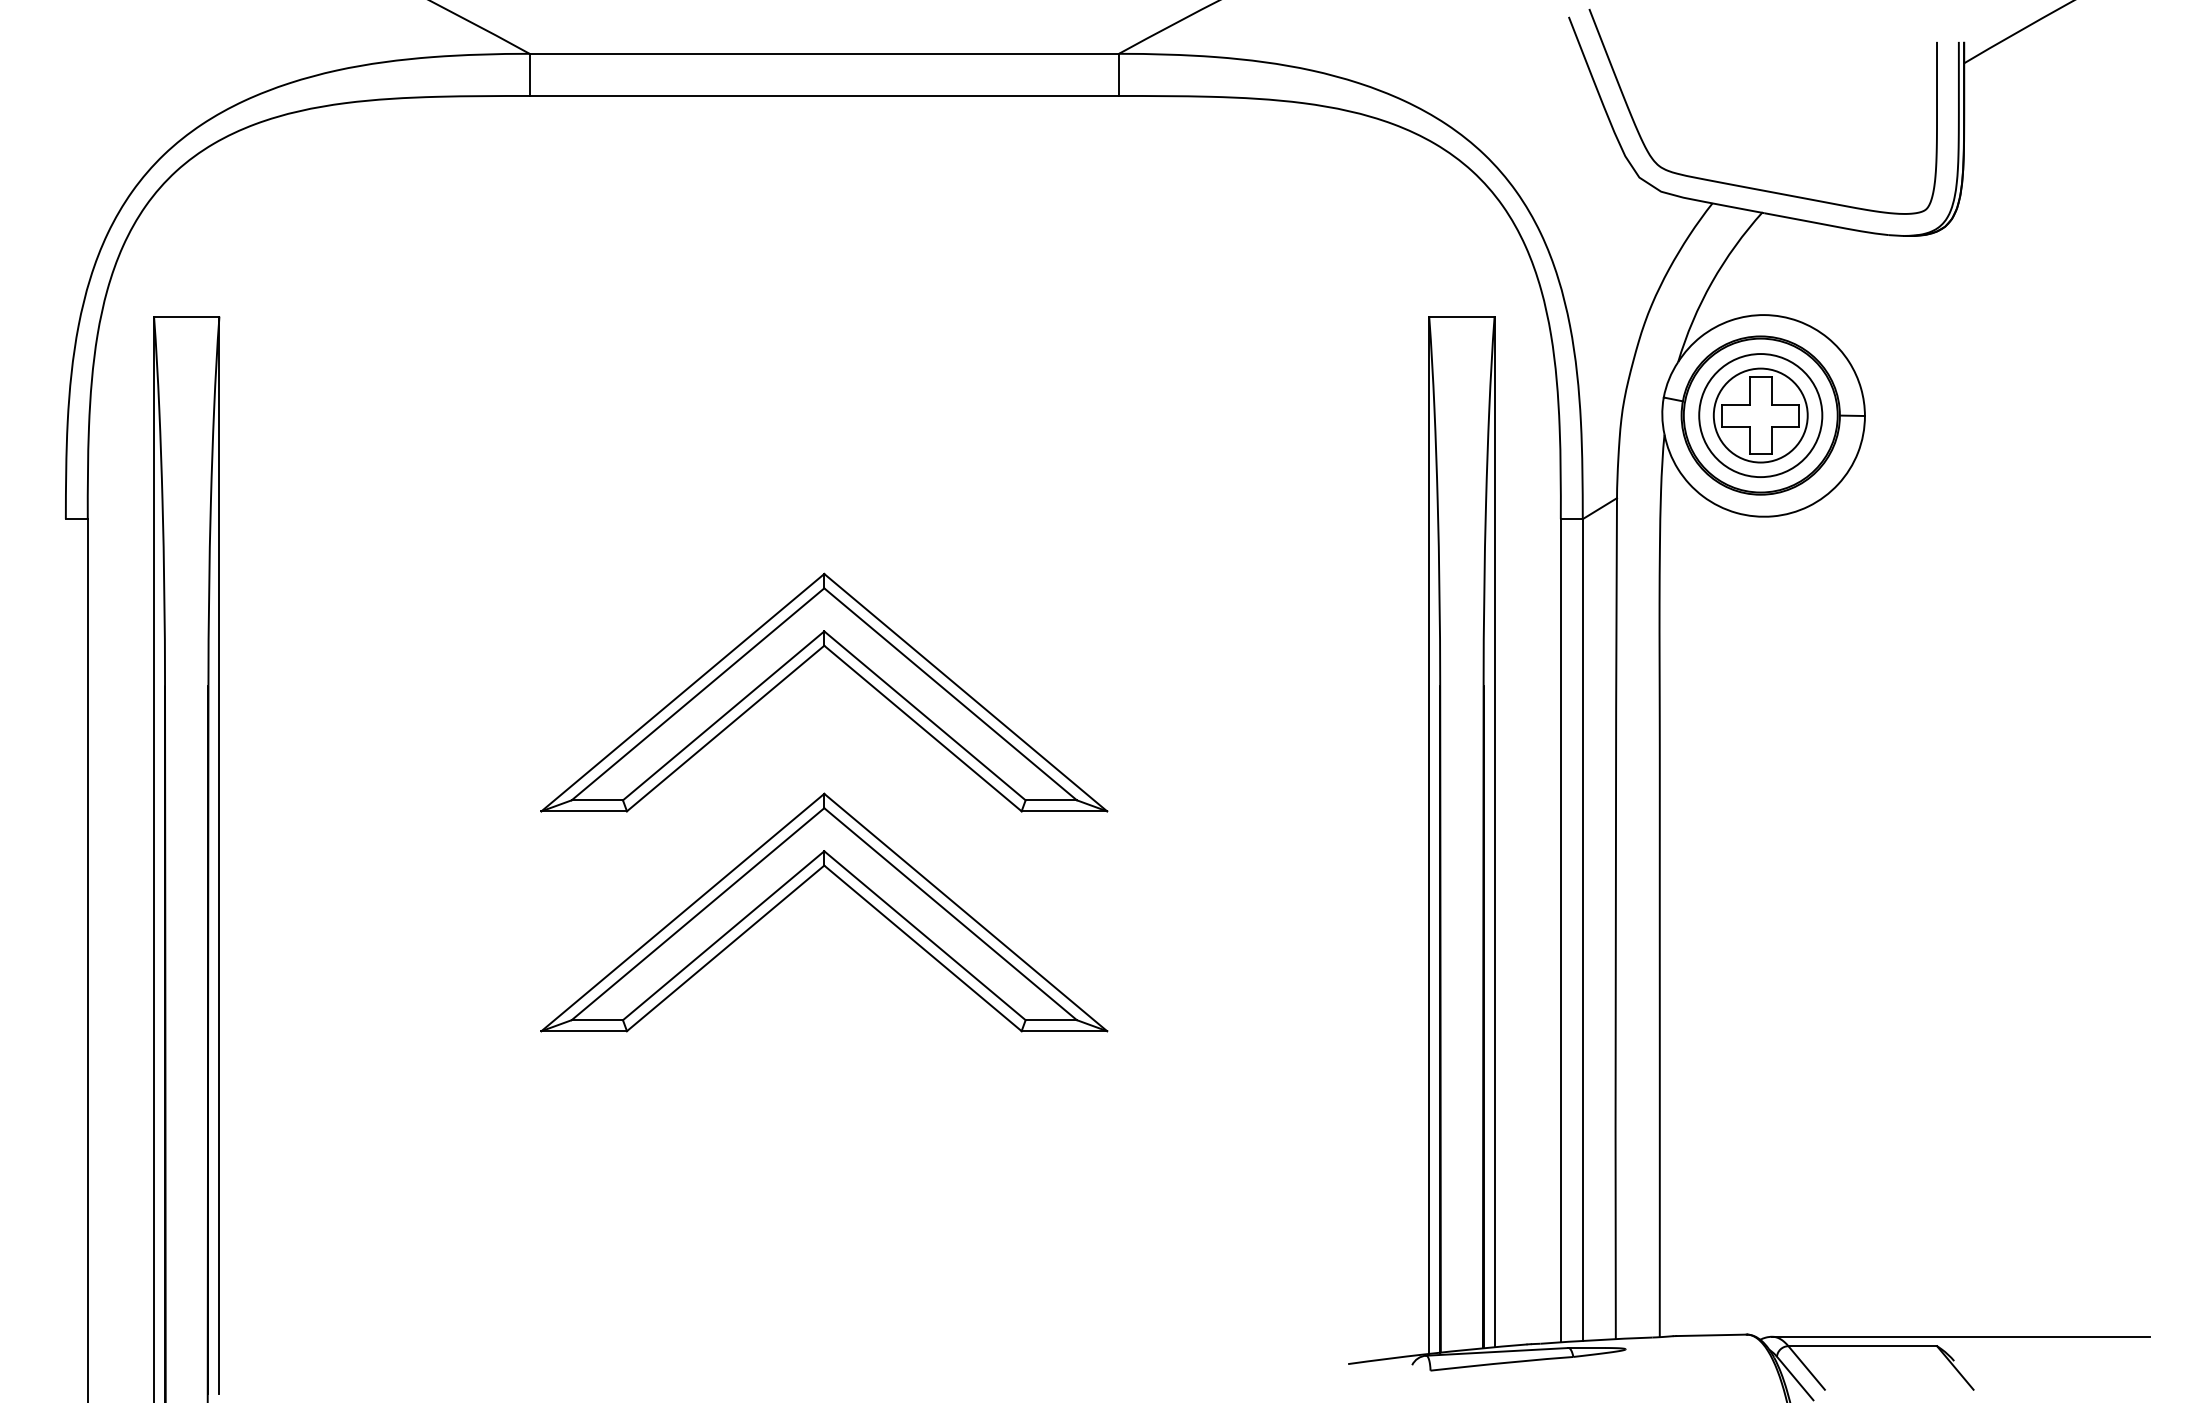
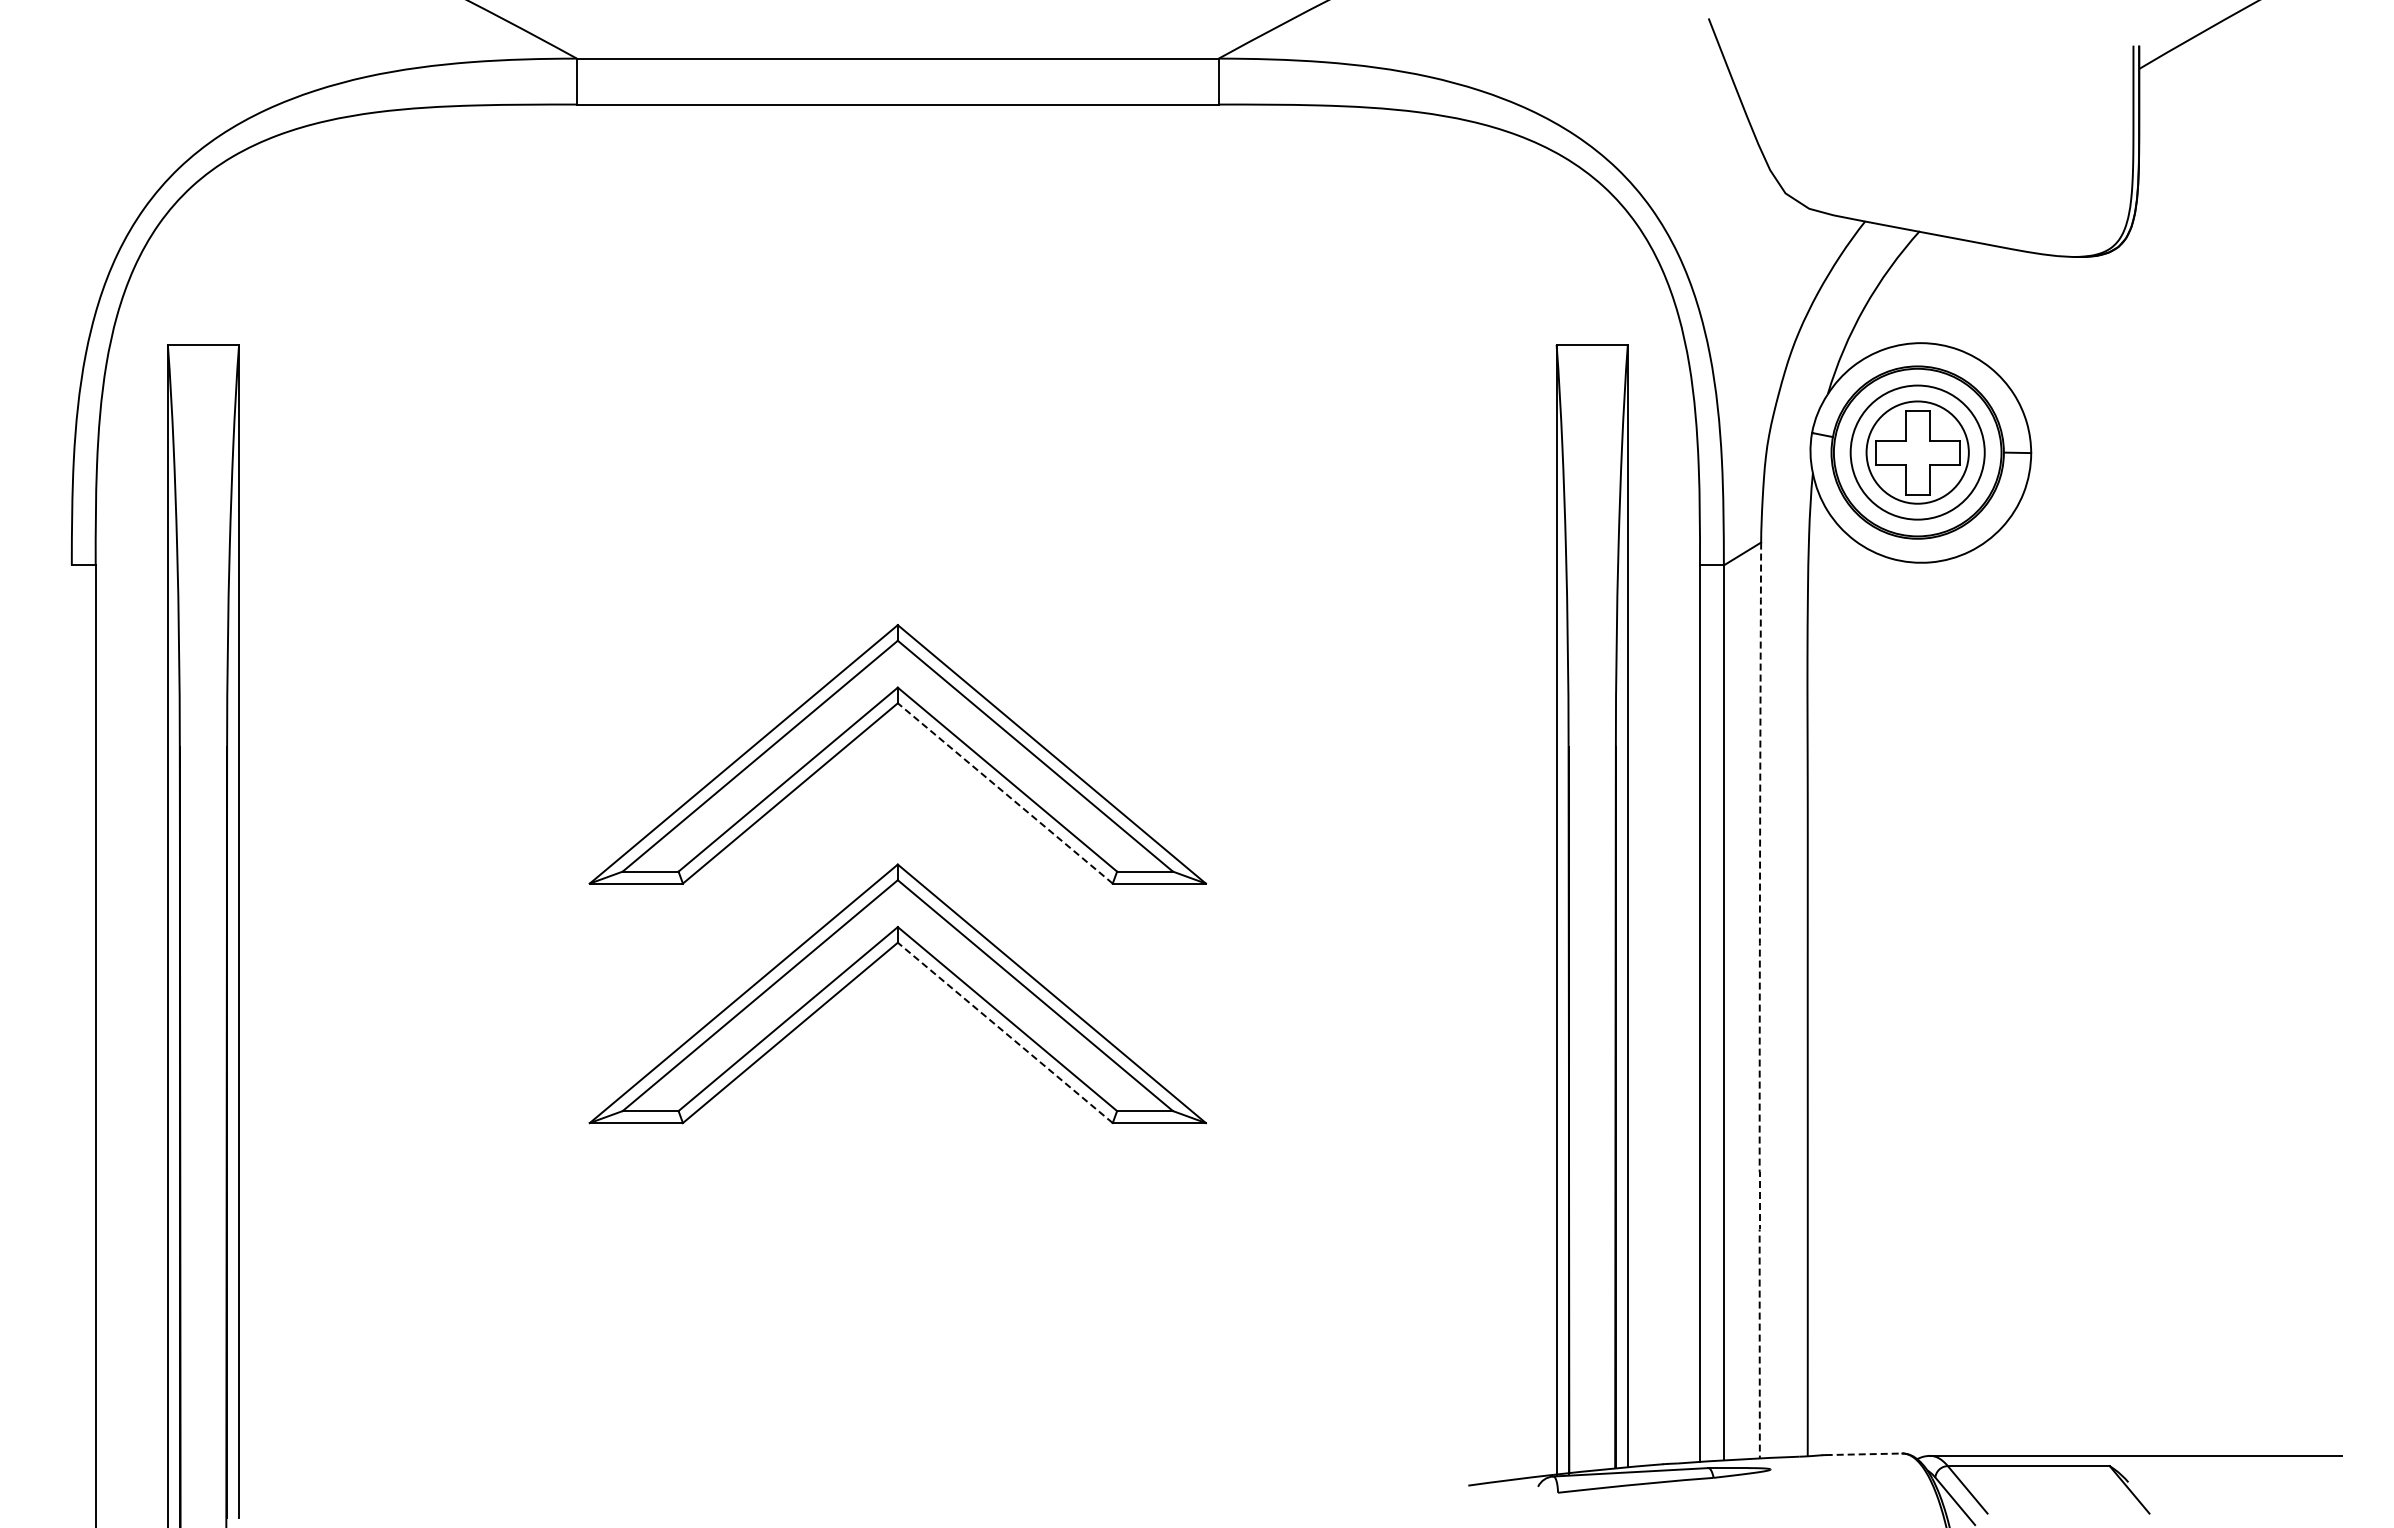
curve: (1749, 186) -> (1905, 203), removed
line: (922, 728) -> (1004, 793), solid -> dashed
arc: (1615, 918) -> (1759, 1000), solid -> dashed
line: (922, 948) -> (1004, 1032), solid -> dashed
line: (1711, 1335) -> (1864, 1454), solid -> dashed

